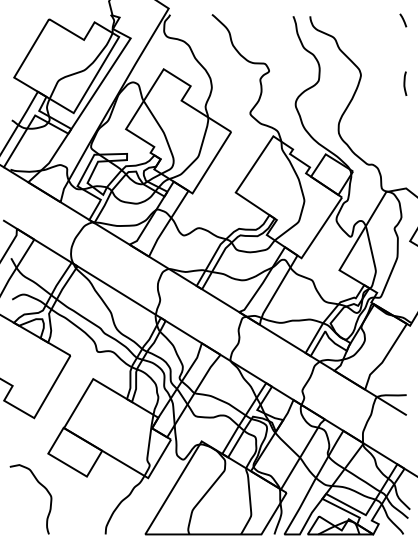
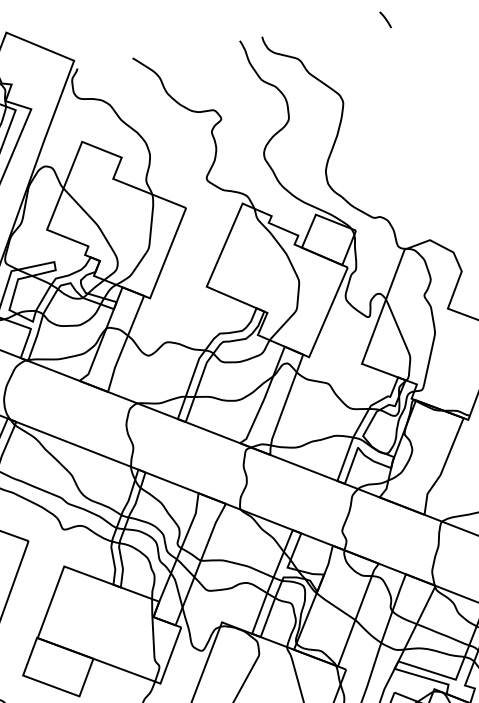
curve: (405, 83) -> (403, 102), removed

